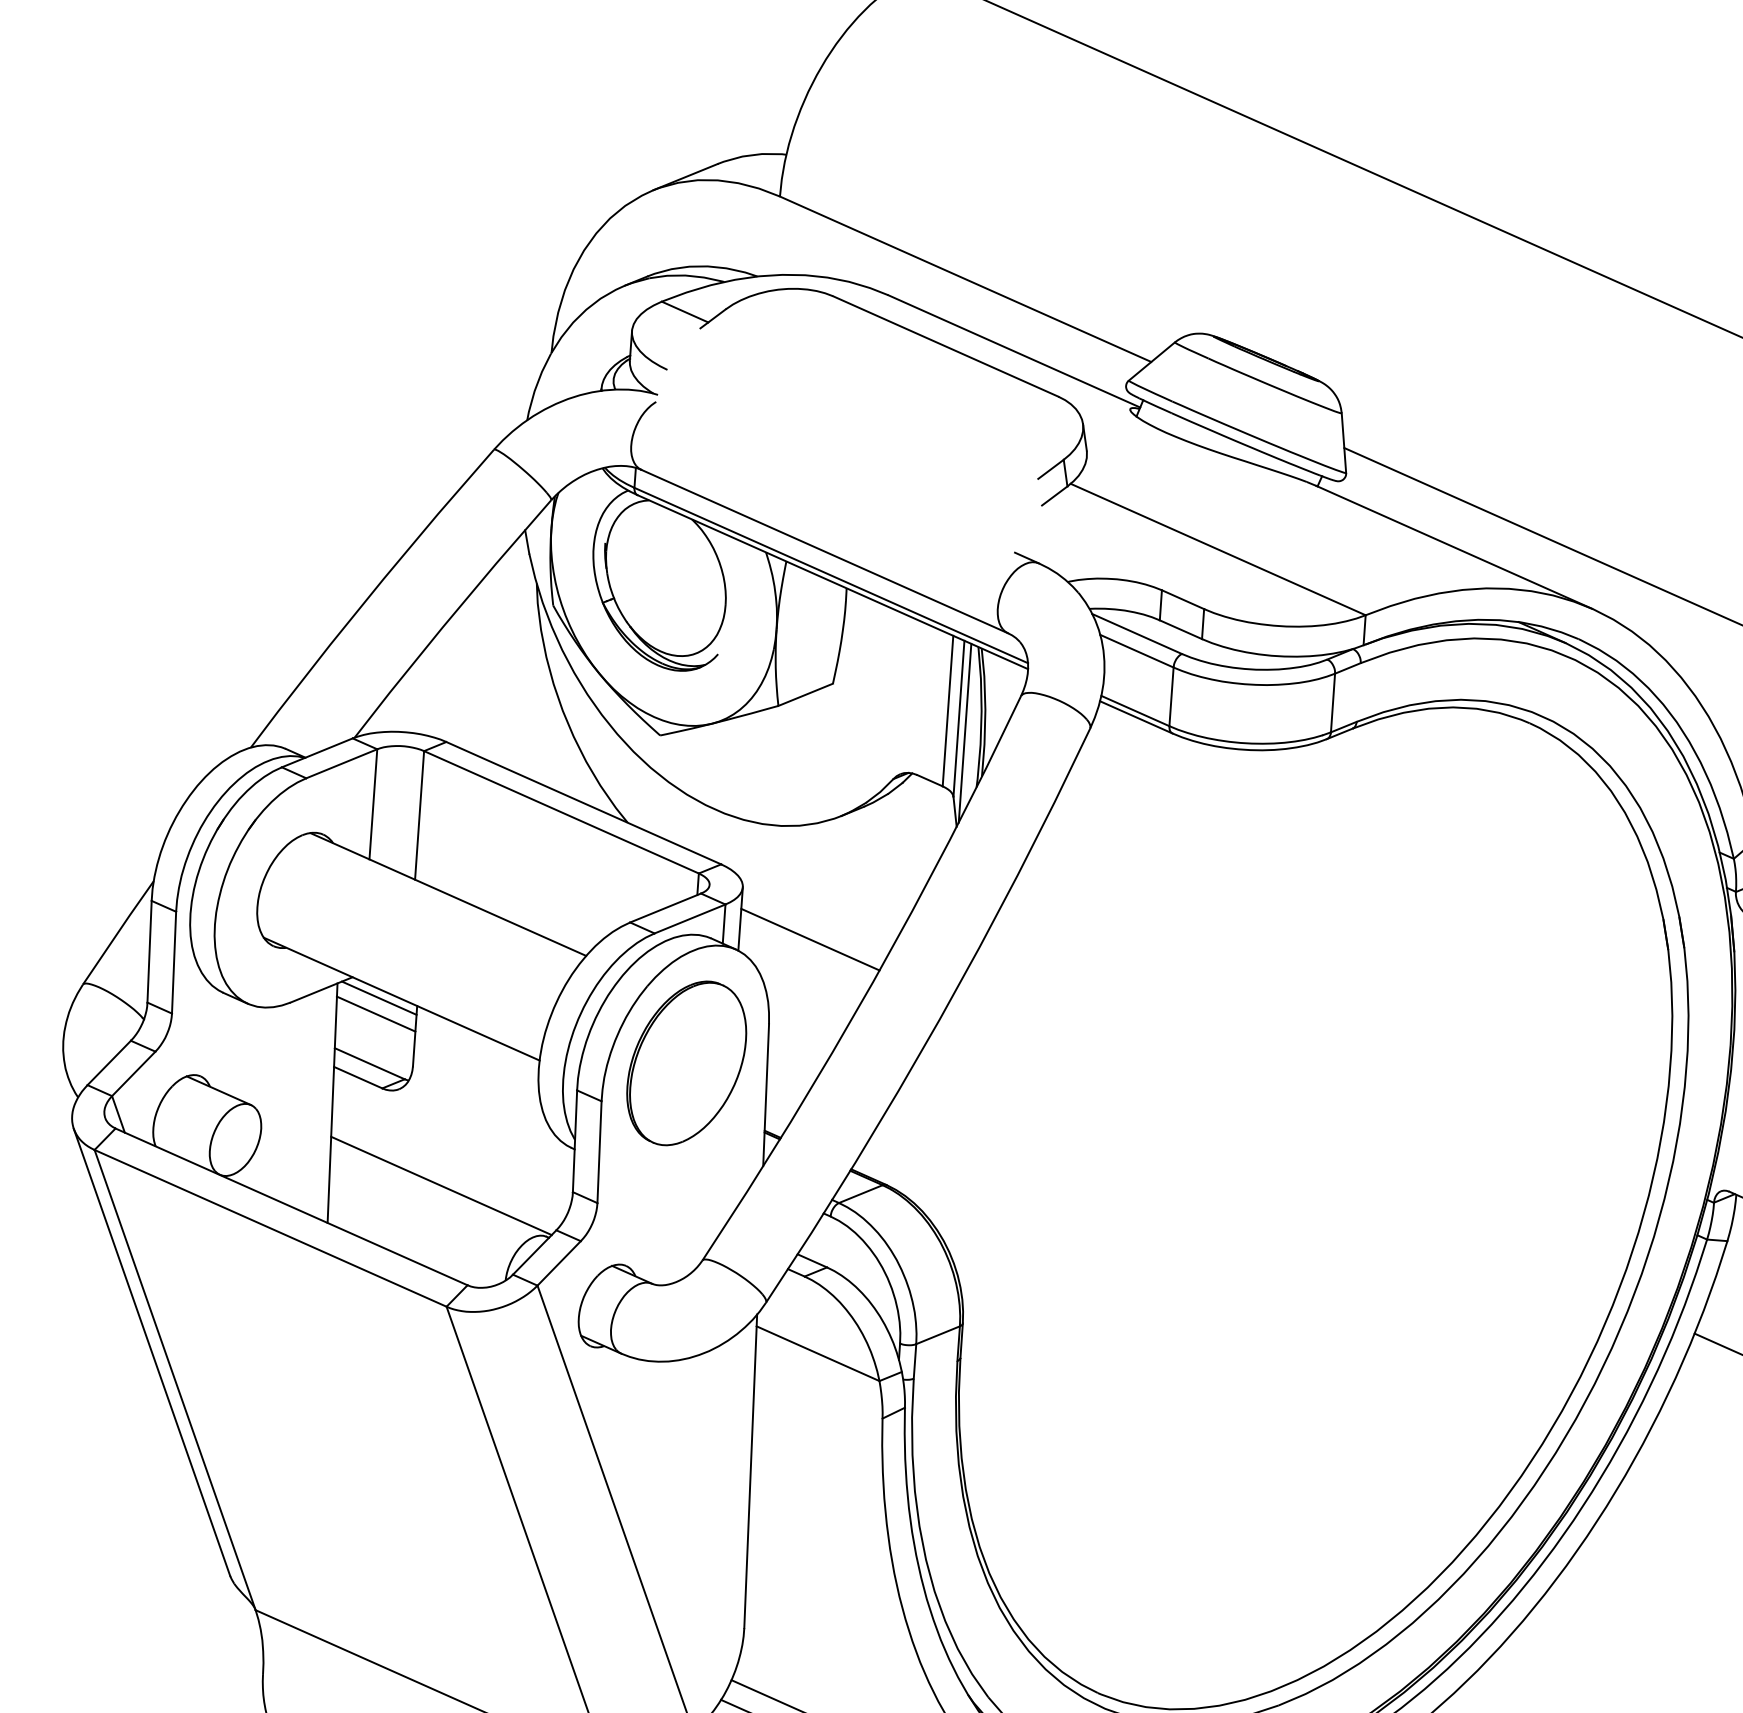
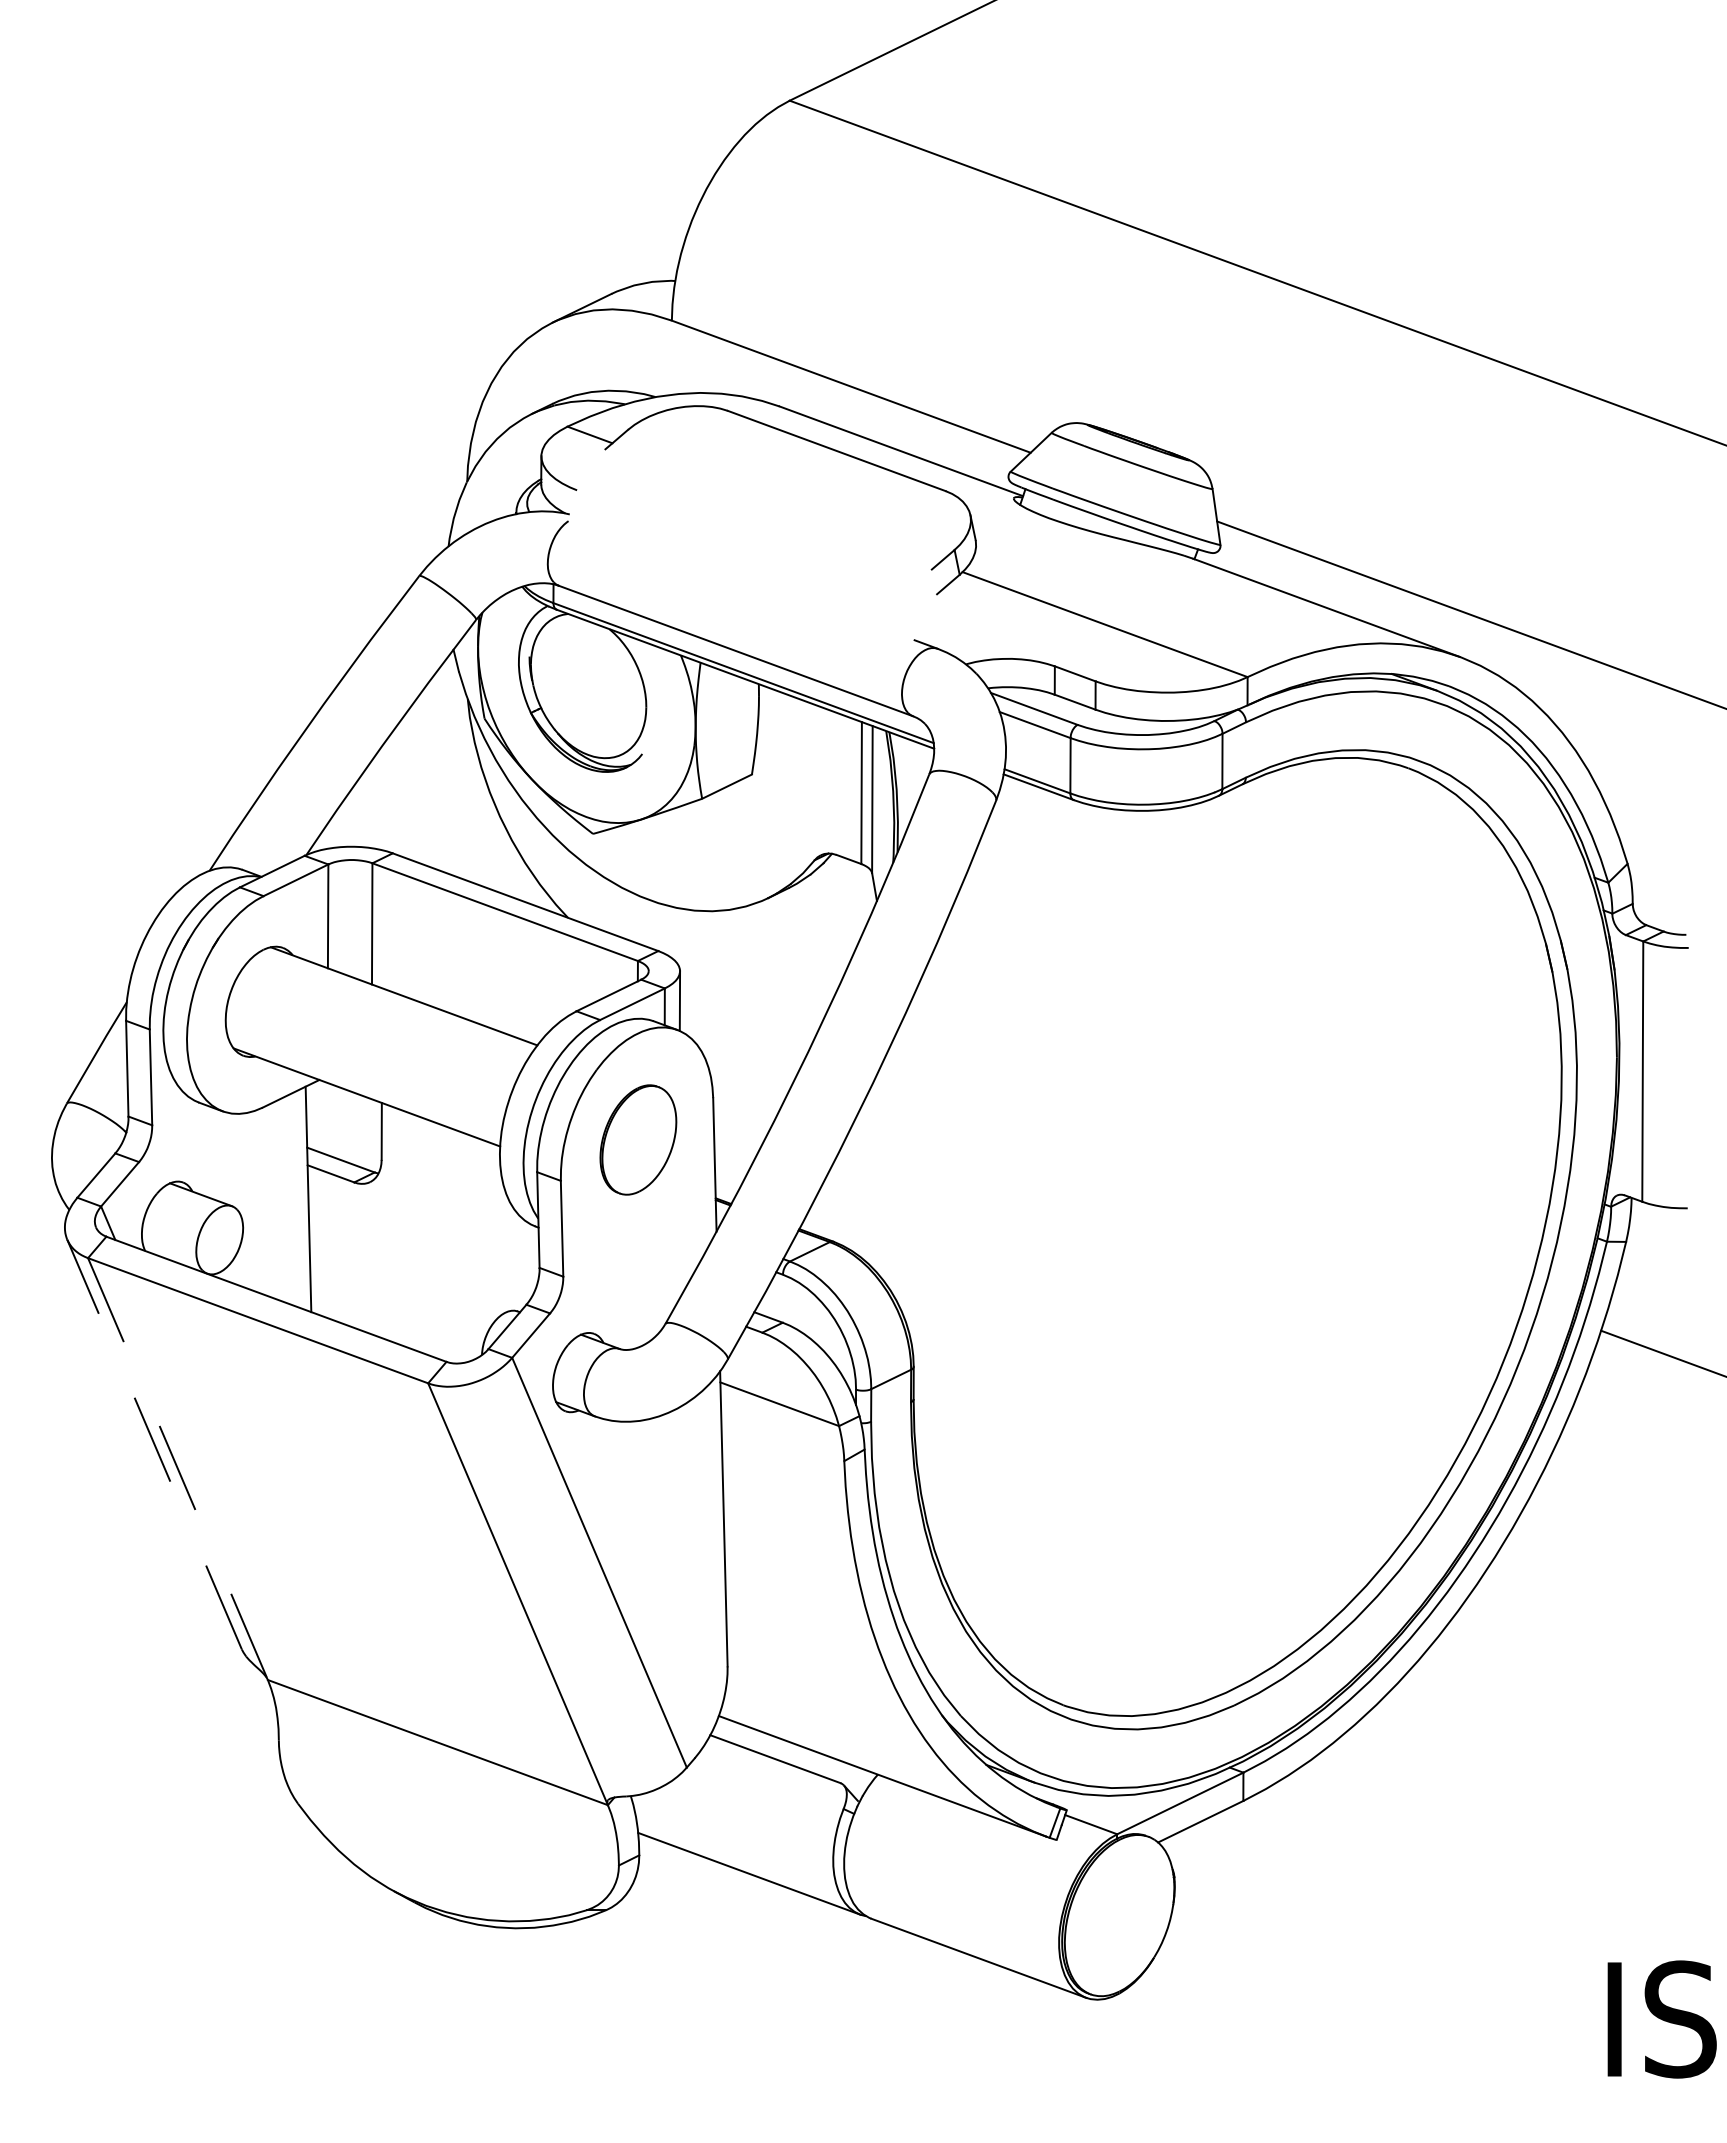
line: (964, 732) -> (878, 812), removed
line: (810, 938) -> (746, 1015), removed
line: (379, 997) -> (345, 1097), removed
line: (375, 1014) -> (343, 1113), removed
part: (686, 1062) -> (638, 1139), size x0.7
line: (441, 1186) -> (415, 1270), removed
line: (151, 1352) -> (154, 1444), solid -> dashed
line: (175, 1380) -> (178, 1469), solid -> dashed

